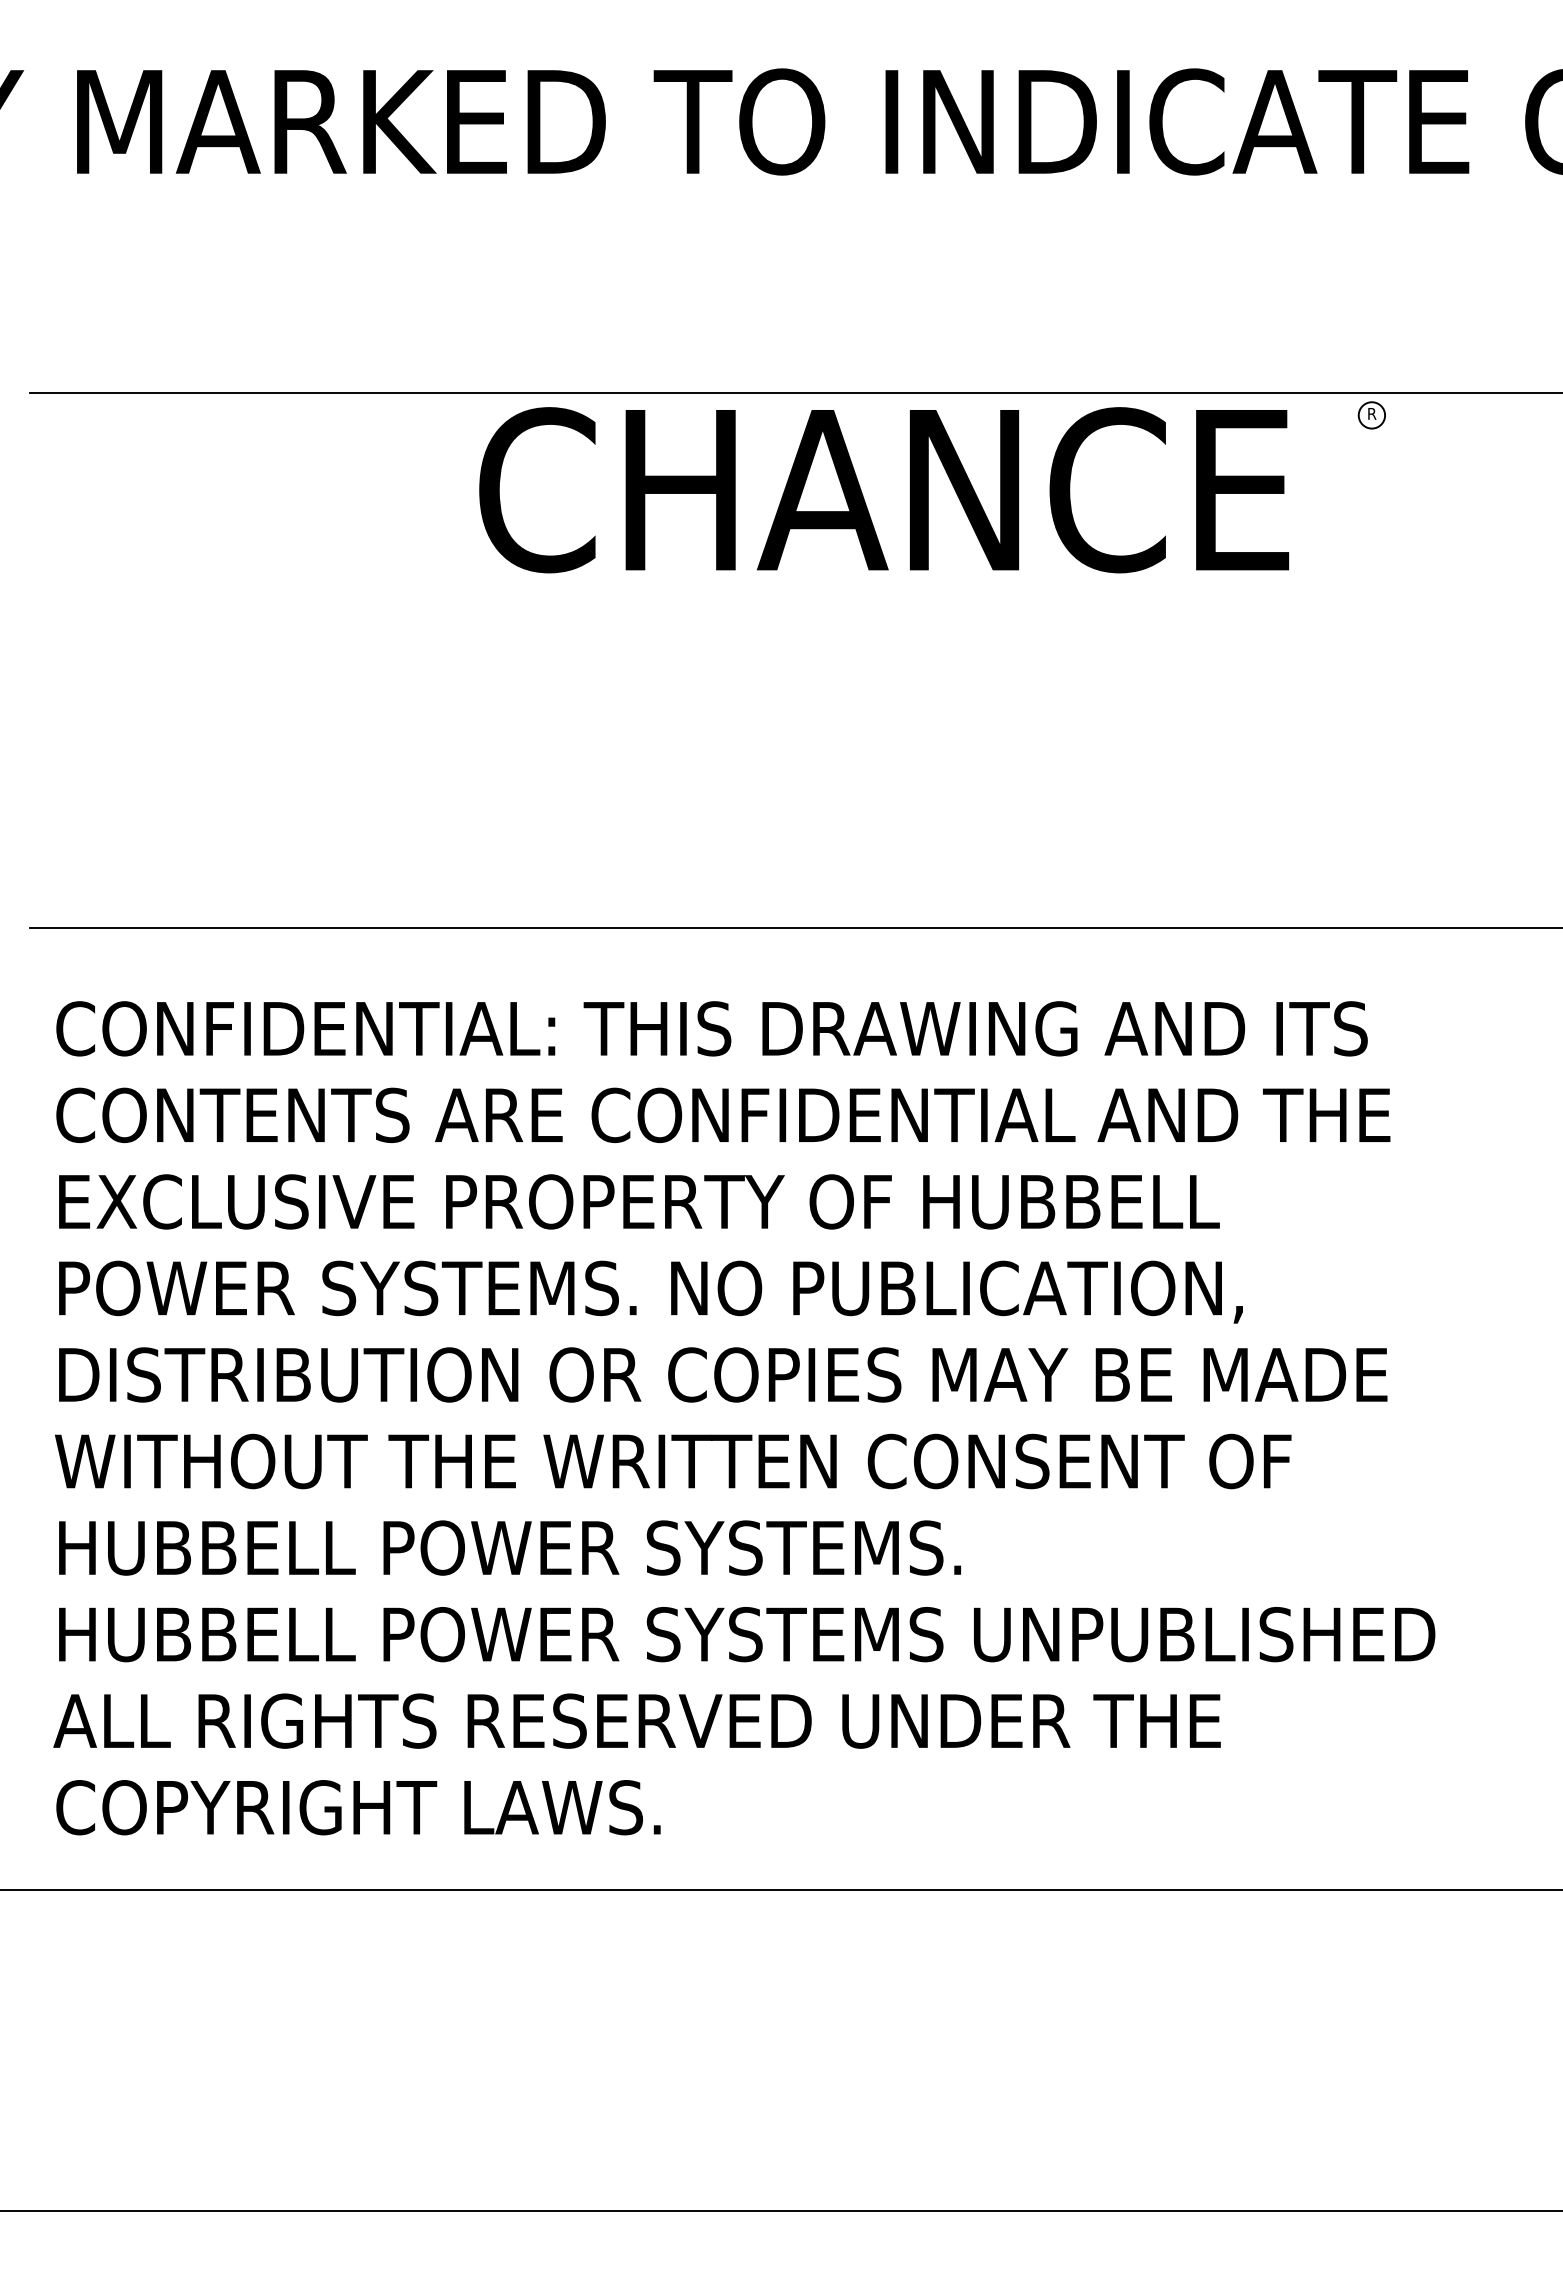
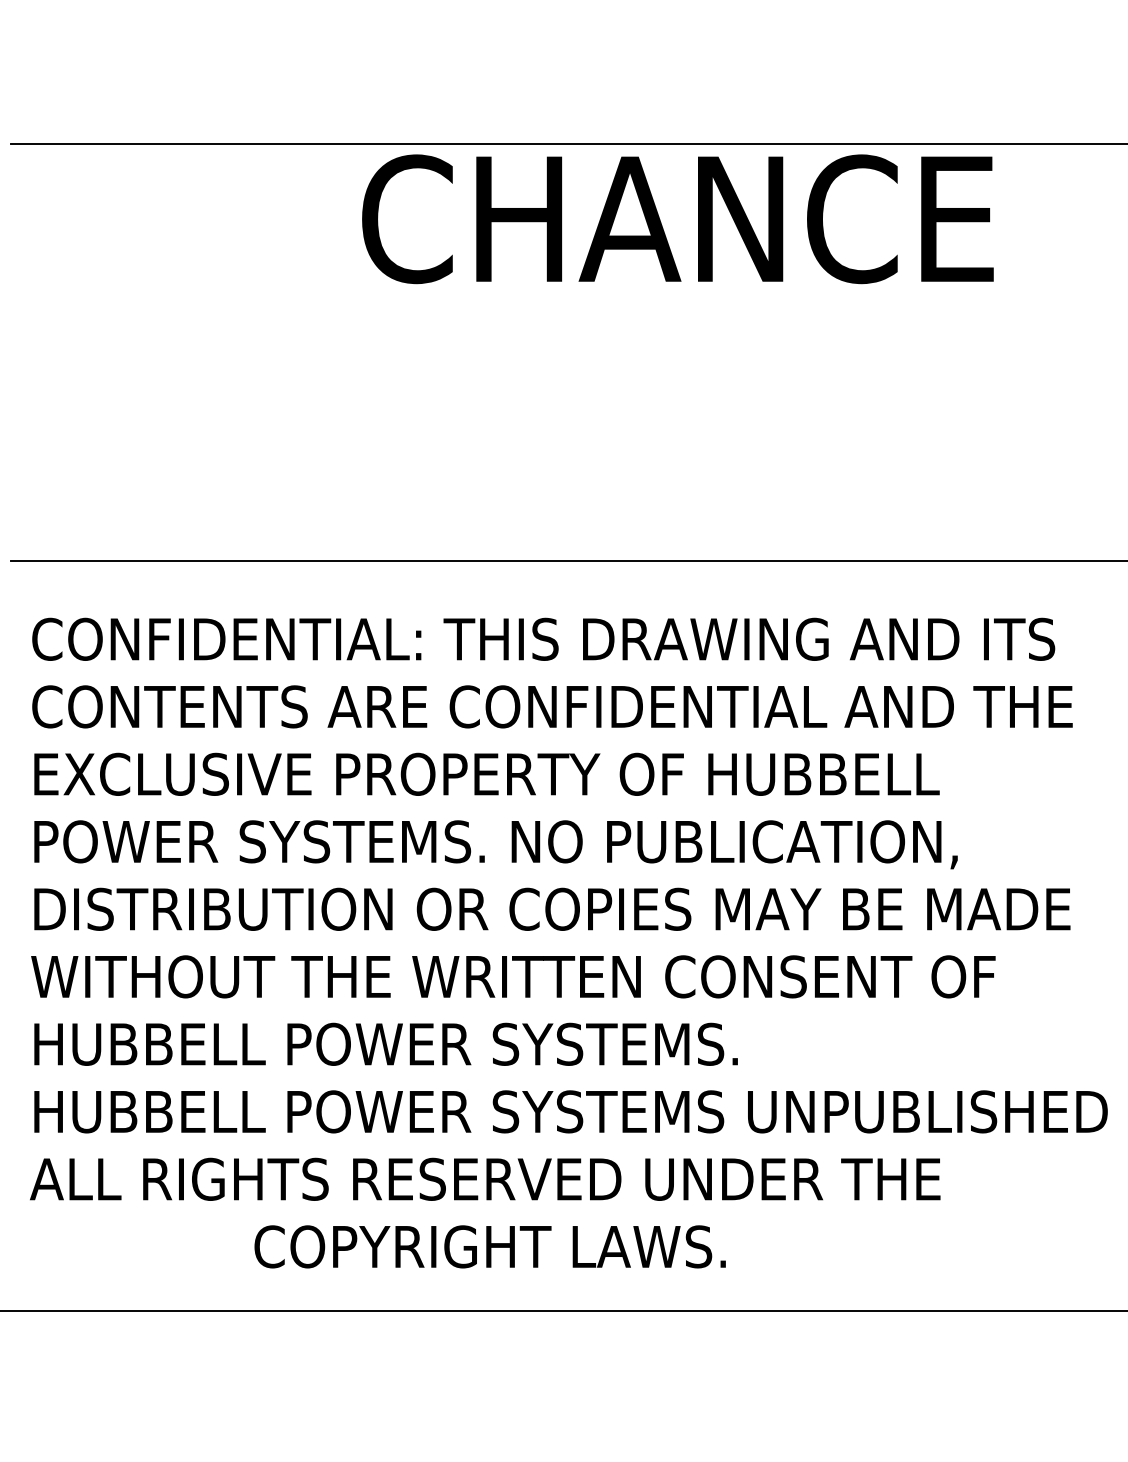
part: (1371, 415) -> (1058, 160), removed
text: (358, 1807) -> (490, 1246), moved

